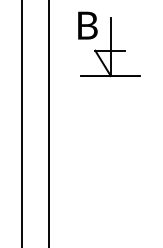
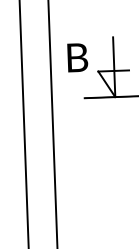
text: (87, 25) -> (77, 57), moved

